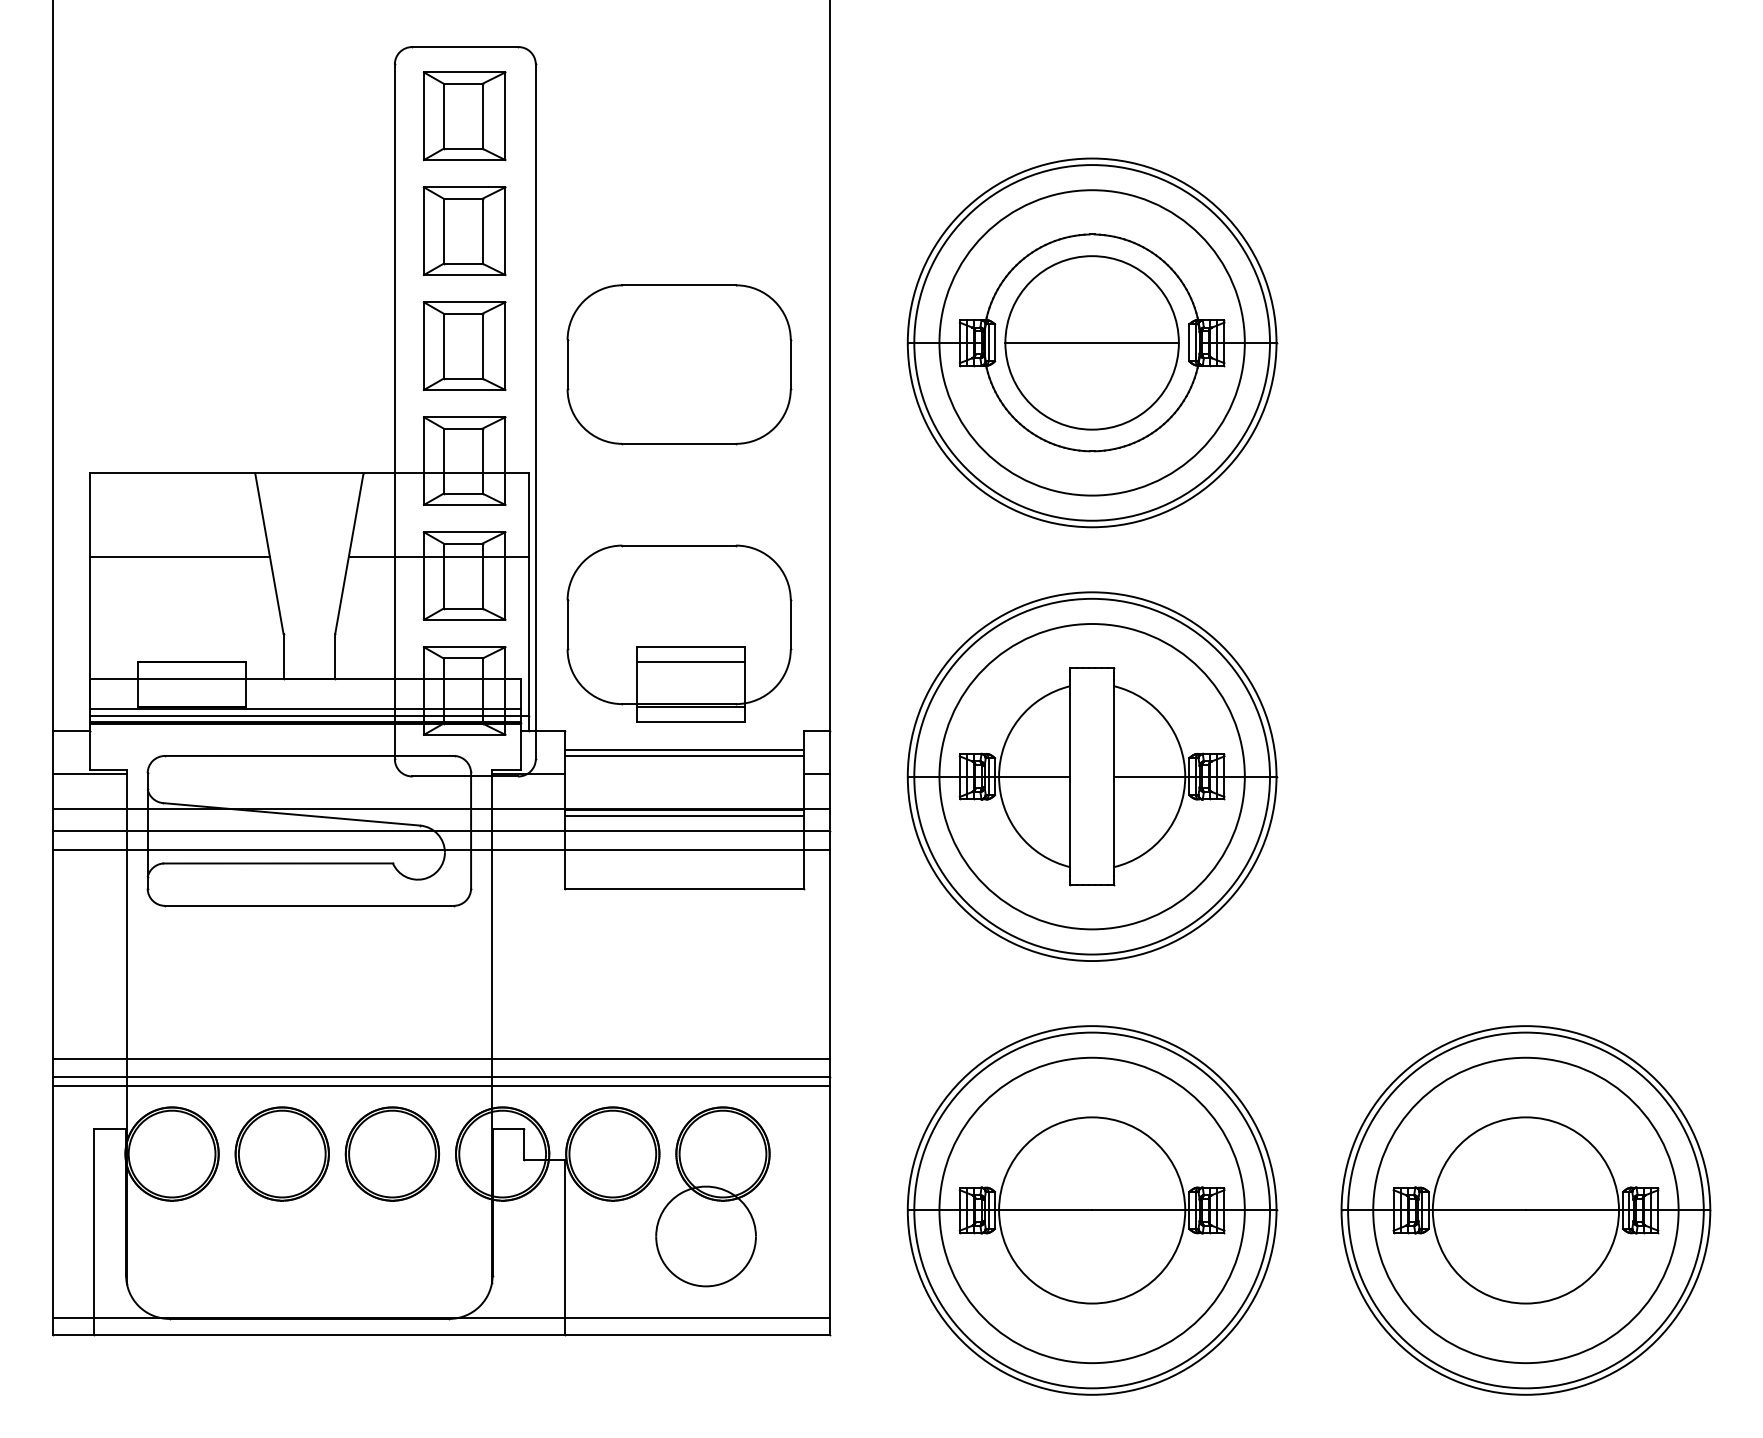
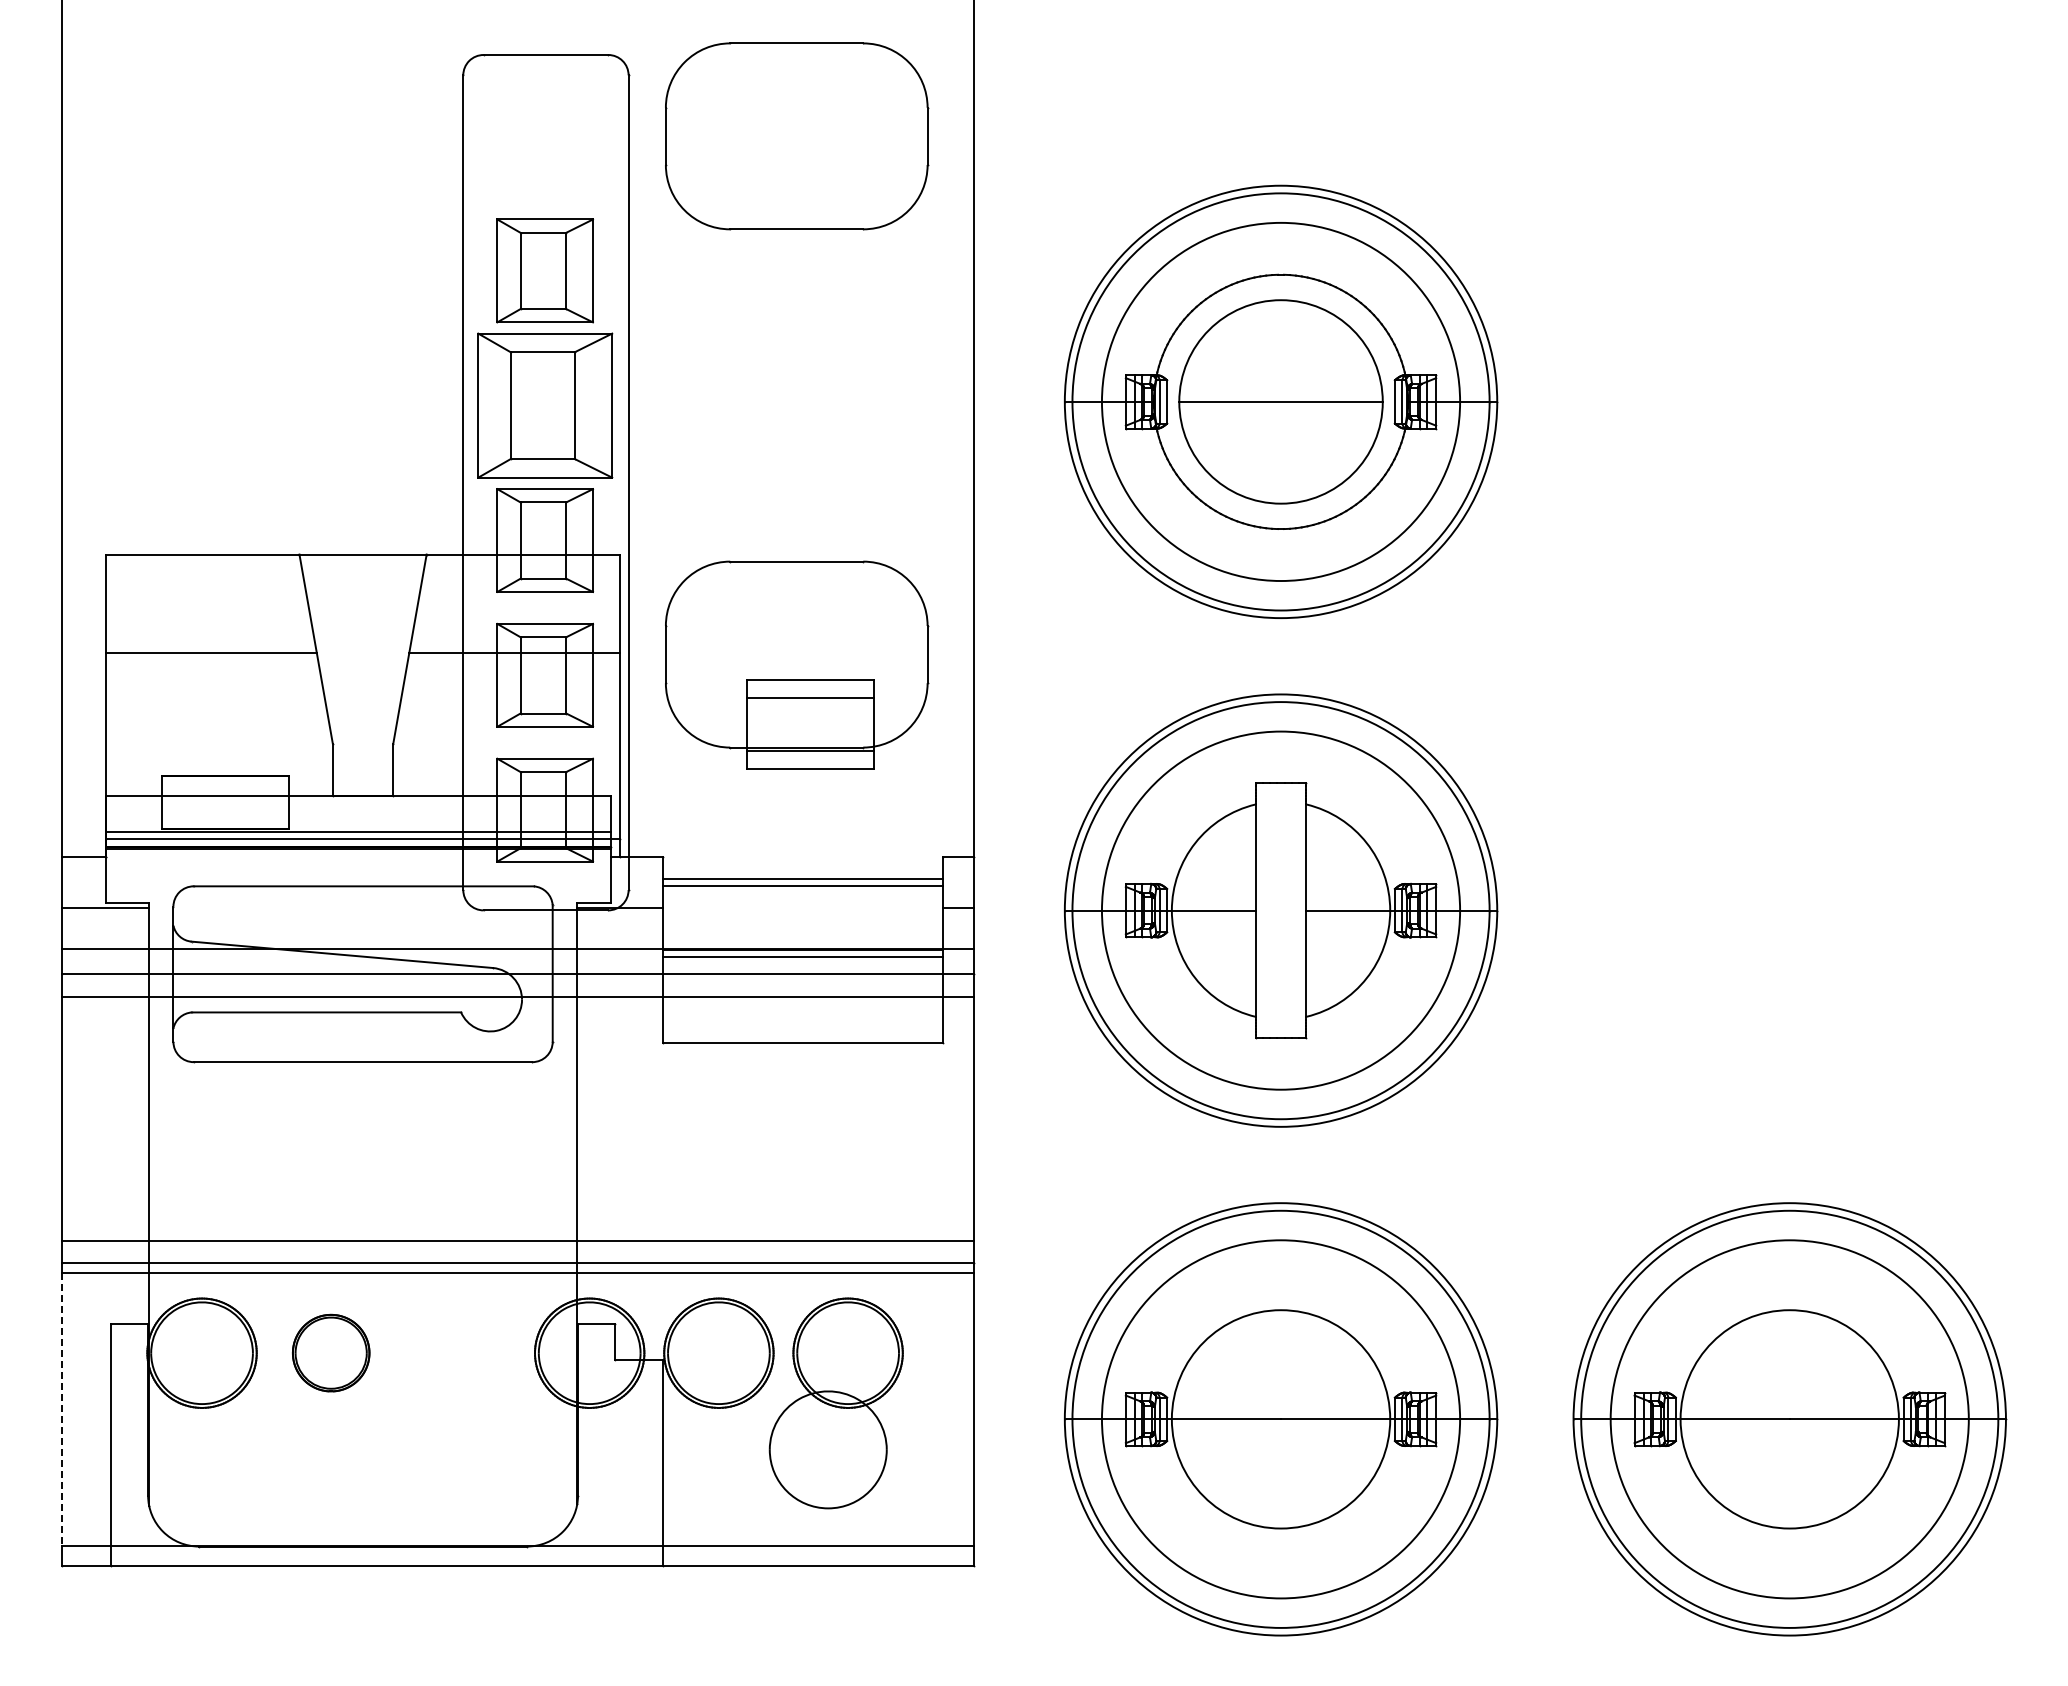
part: (464, 115) -> (544, 135), removed
part: (464, 345) -> (544, 405), size x1.4
part: (679, 364) -> (797, 136), moved
part: (679, 633) -> (797, 664), moved
part: (281, 1153) -> (330, 1352), size x0.7
part: (392, 1153) -> (460, 1352), removed
line: (53, 1202) -> (62, 1410), solid -> dashed

